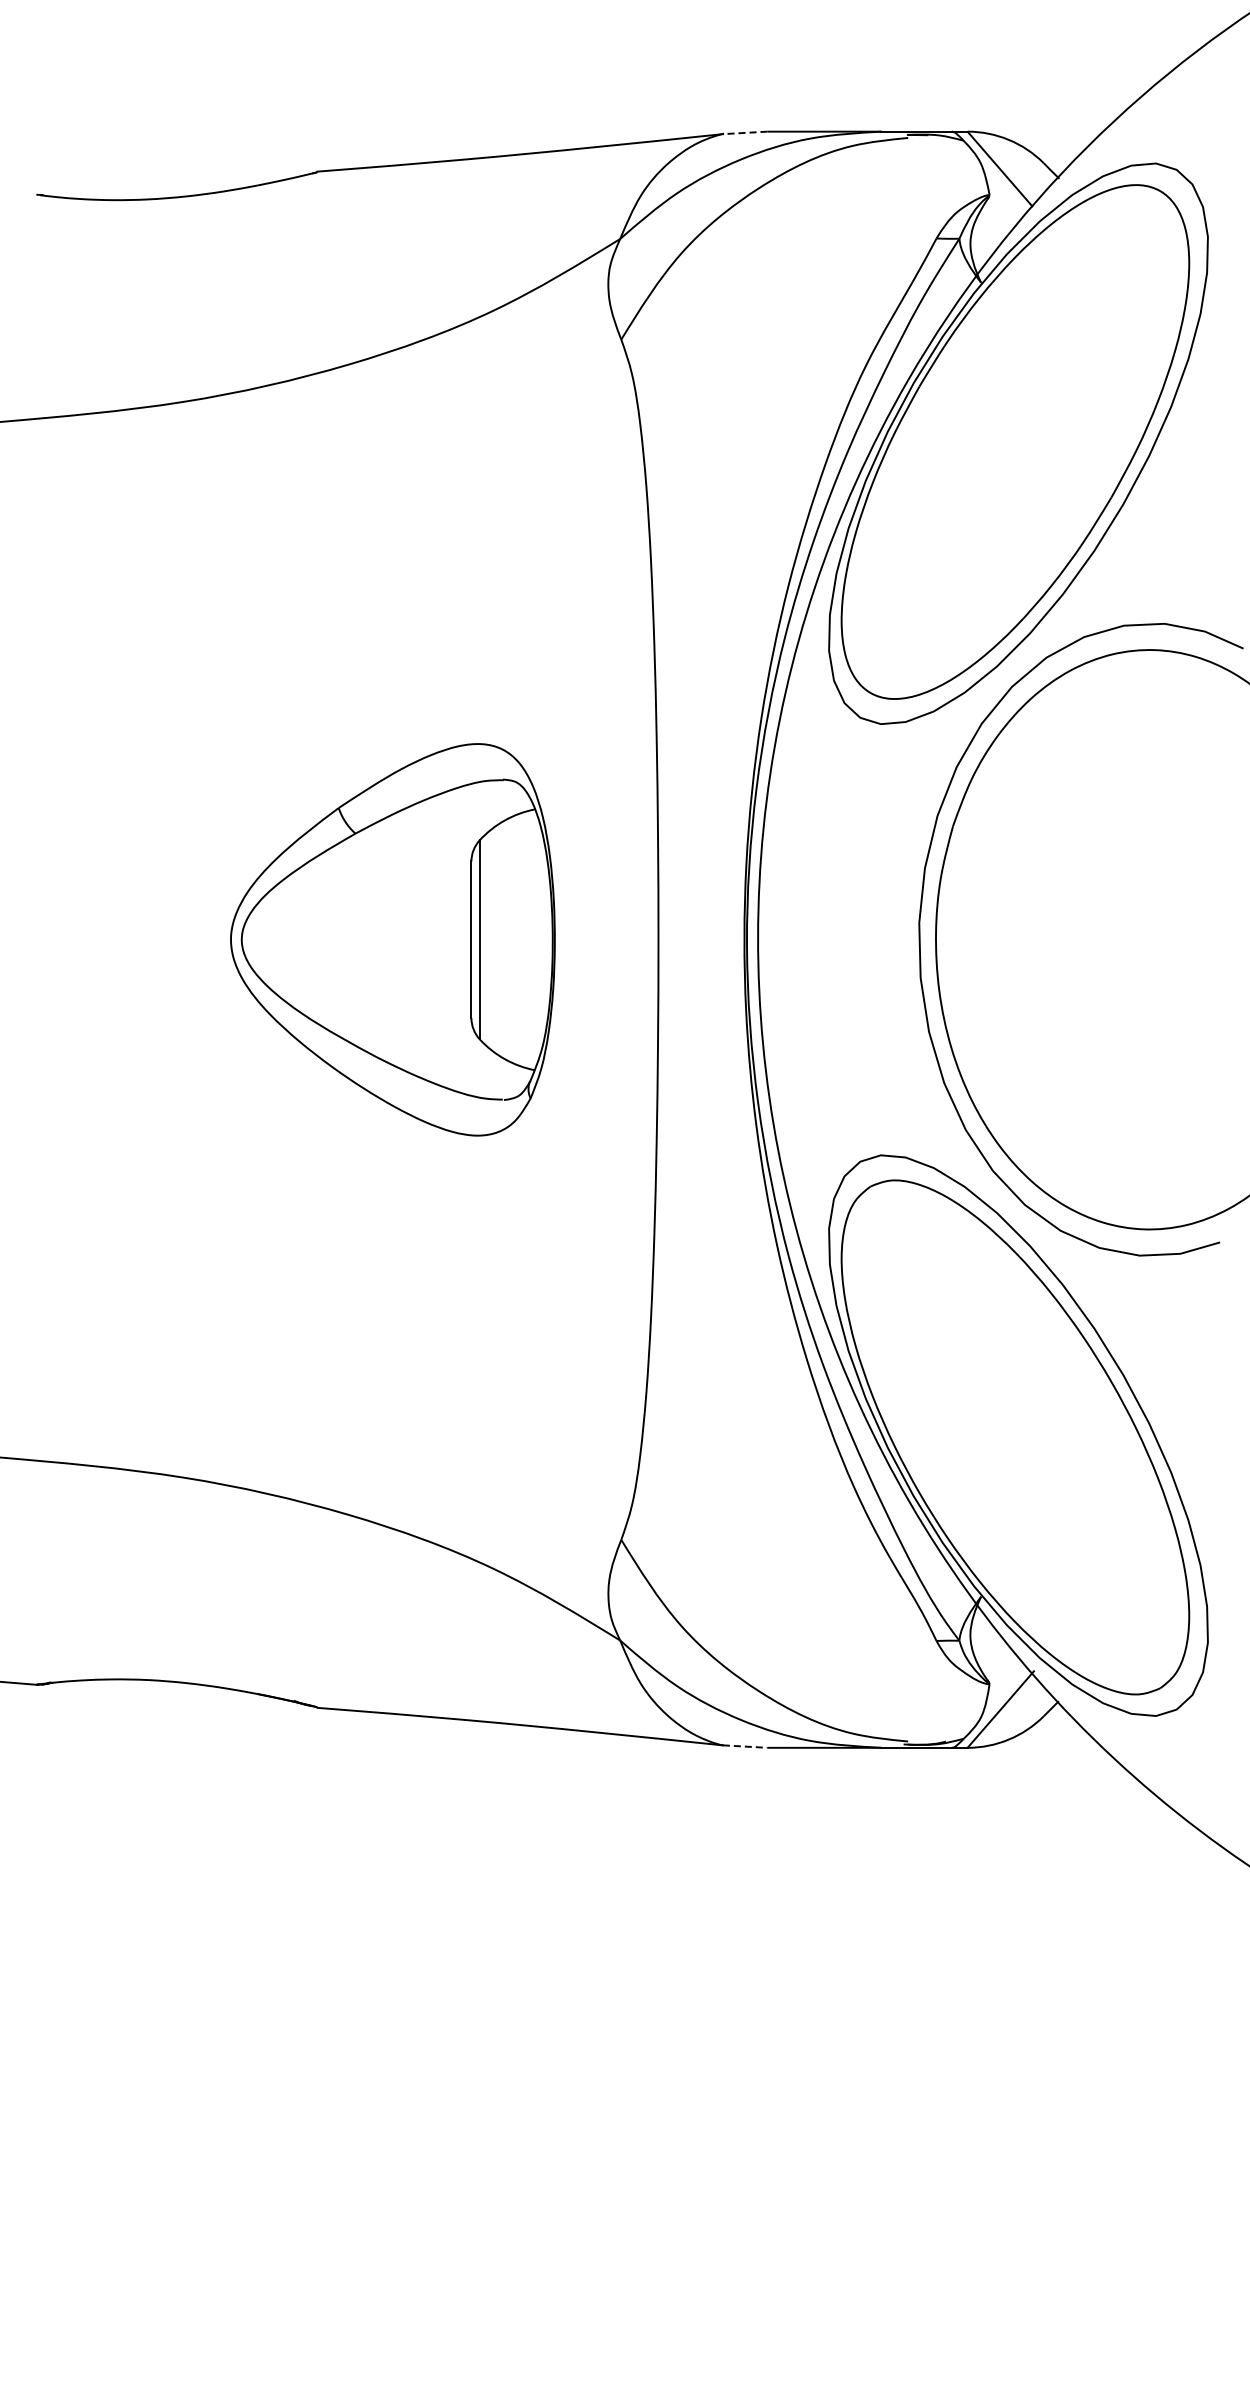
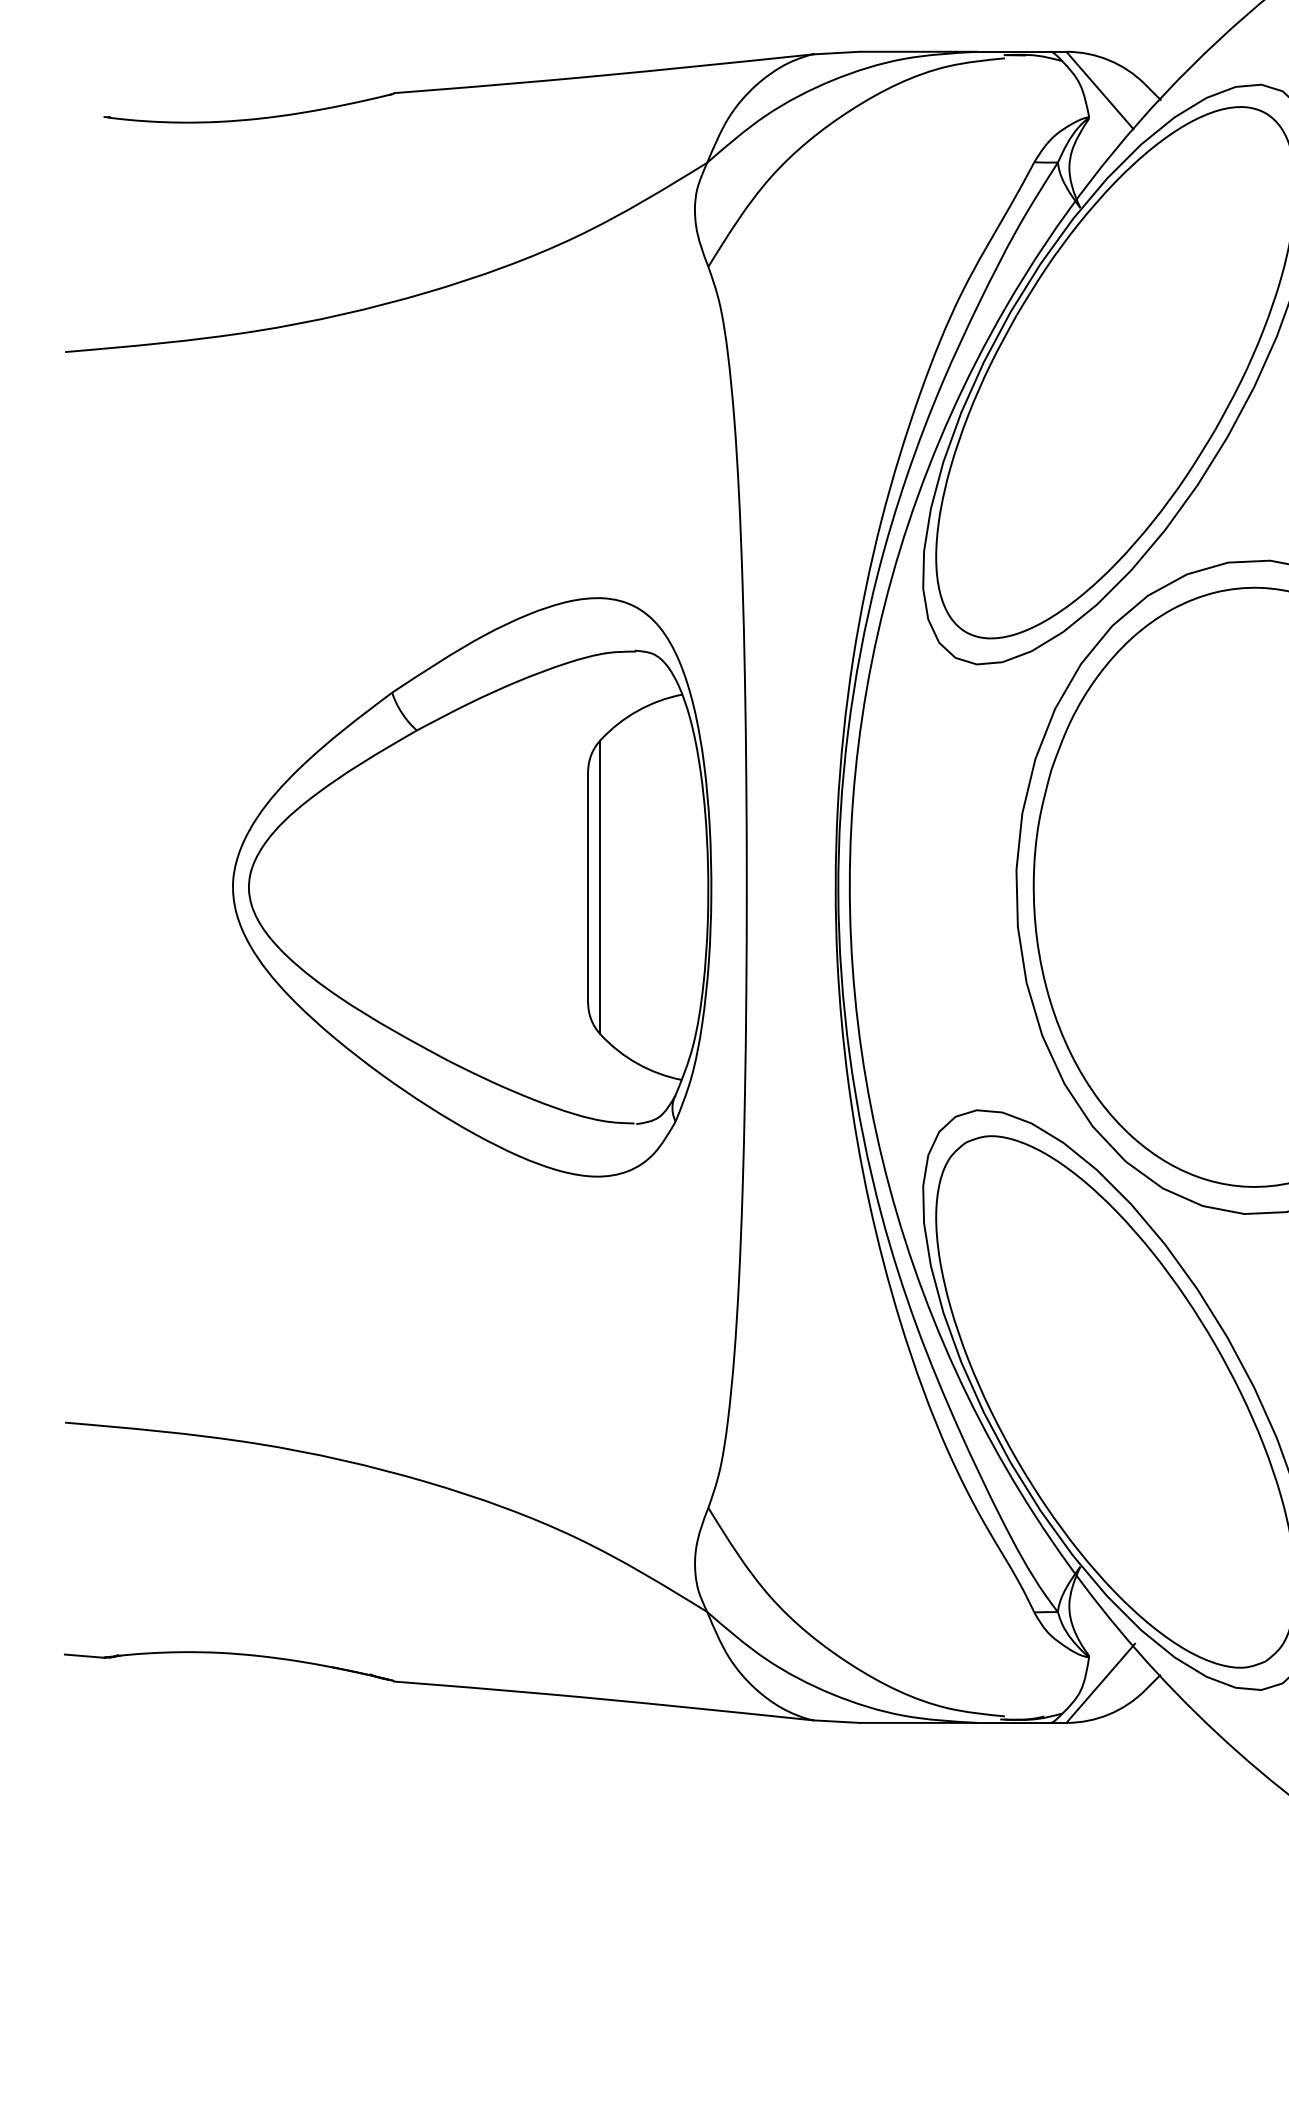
line: (744, 132) -> (835, 52), dashed -> solid
part: (392, 939) -> (471, 887), size x1.43
line: (745, 1746) -> (836, 1721), dashed -> solid

